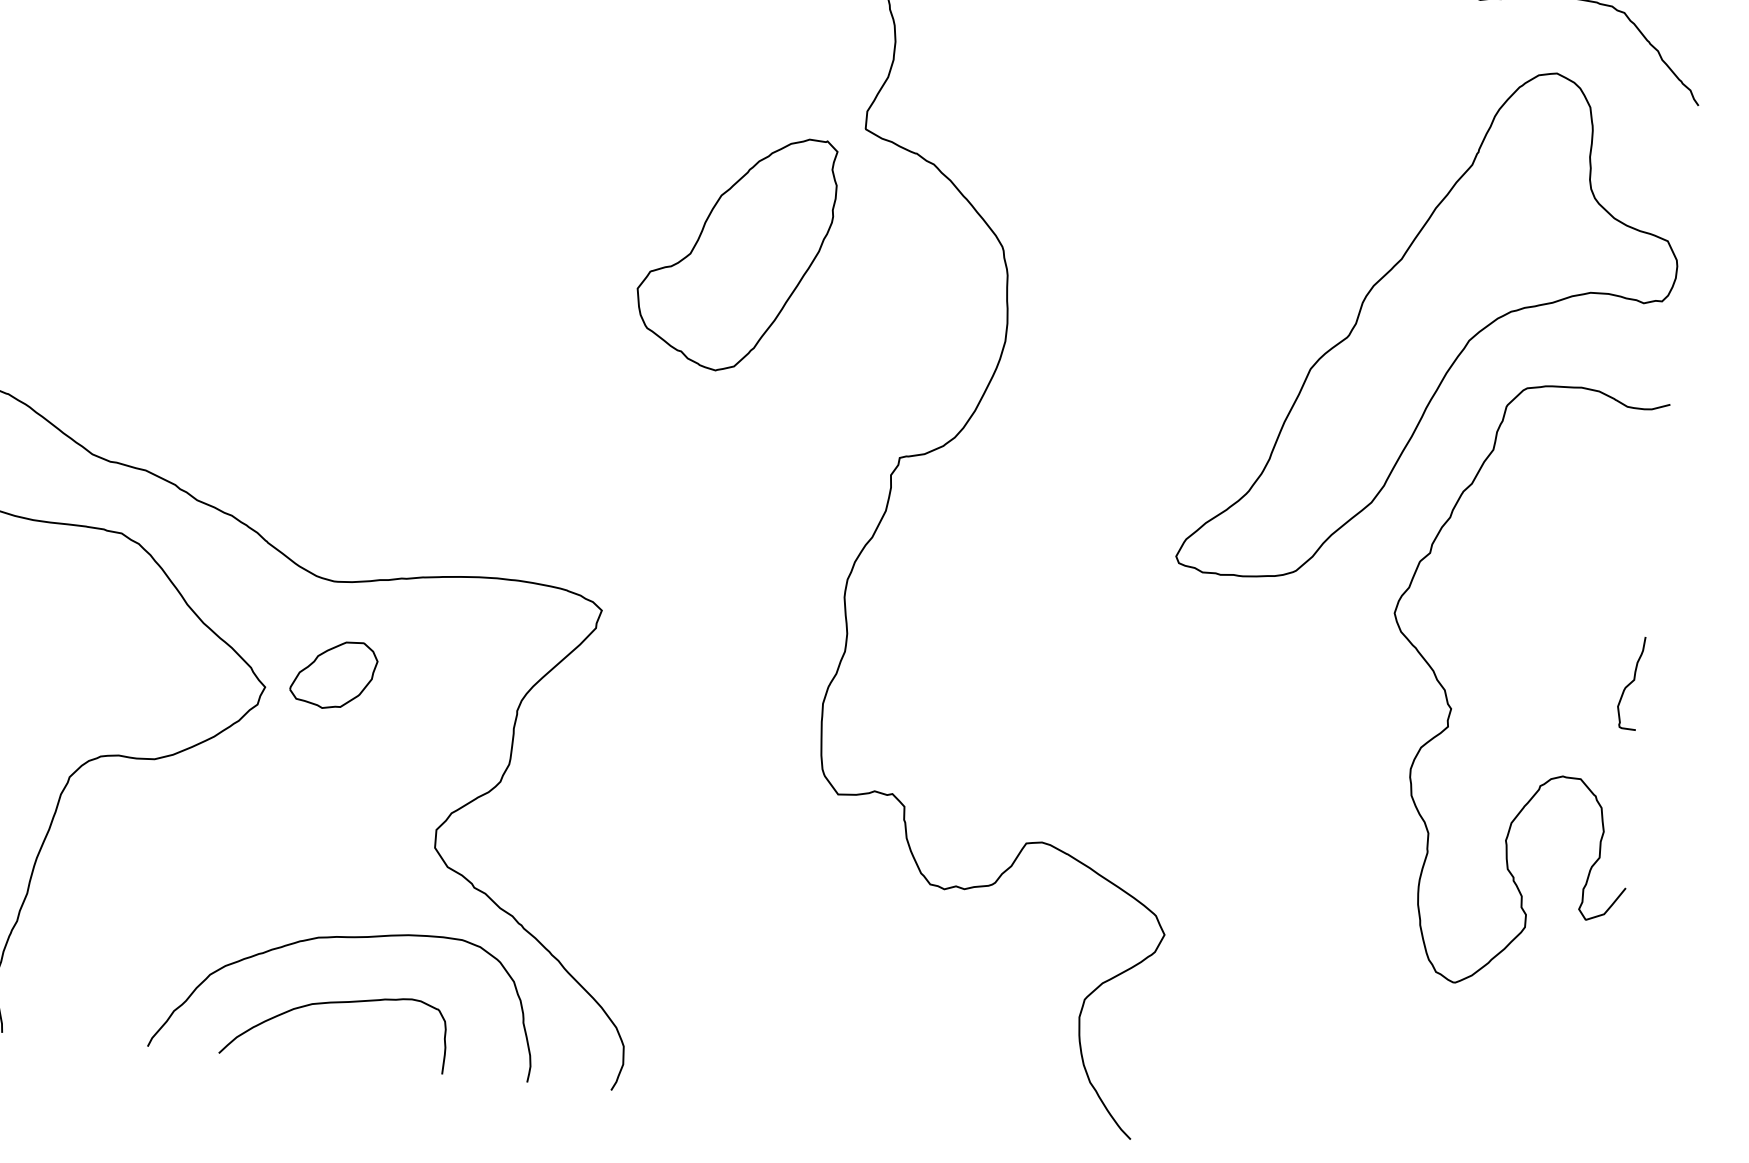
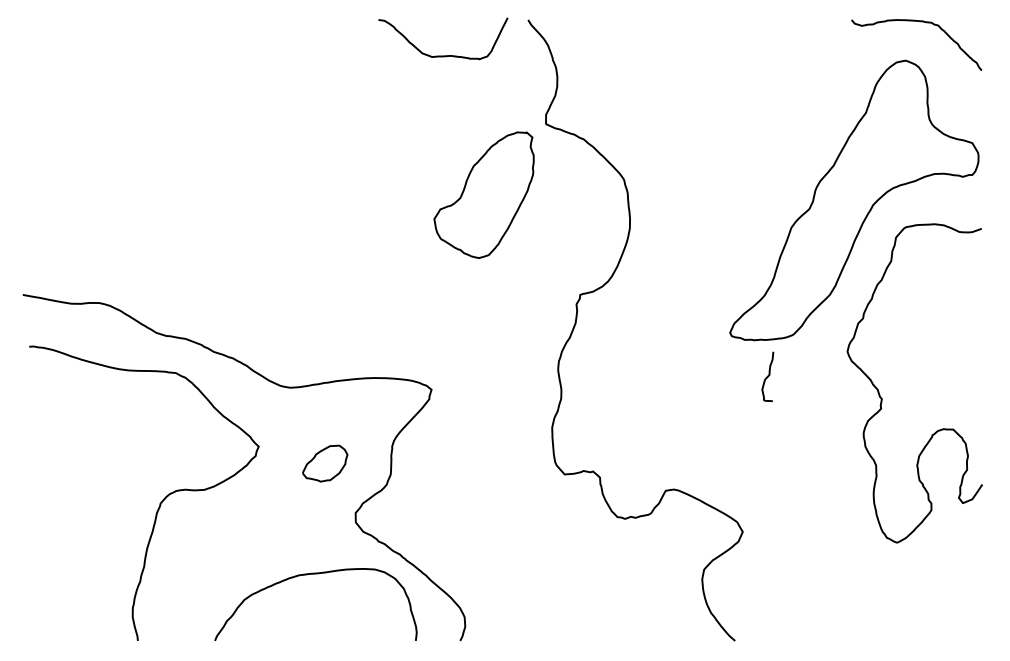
part: (334, 674) -> (325, 463), moved
curve: (1630, 682) -> (767, 376), moved
curve: (337, 1004) -> (312, 609), removed

